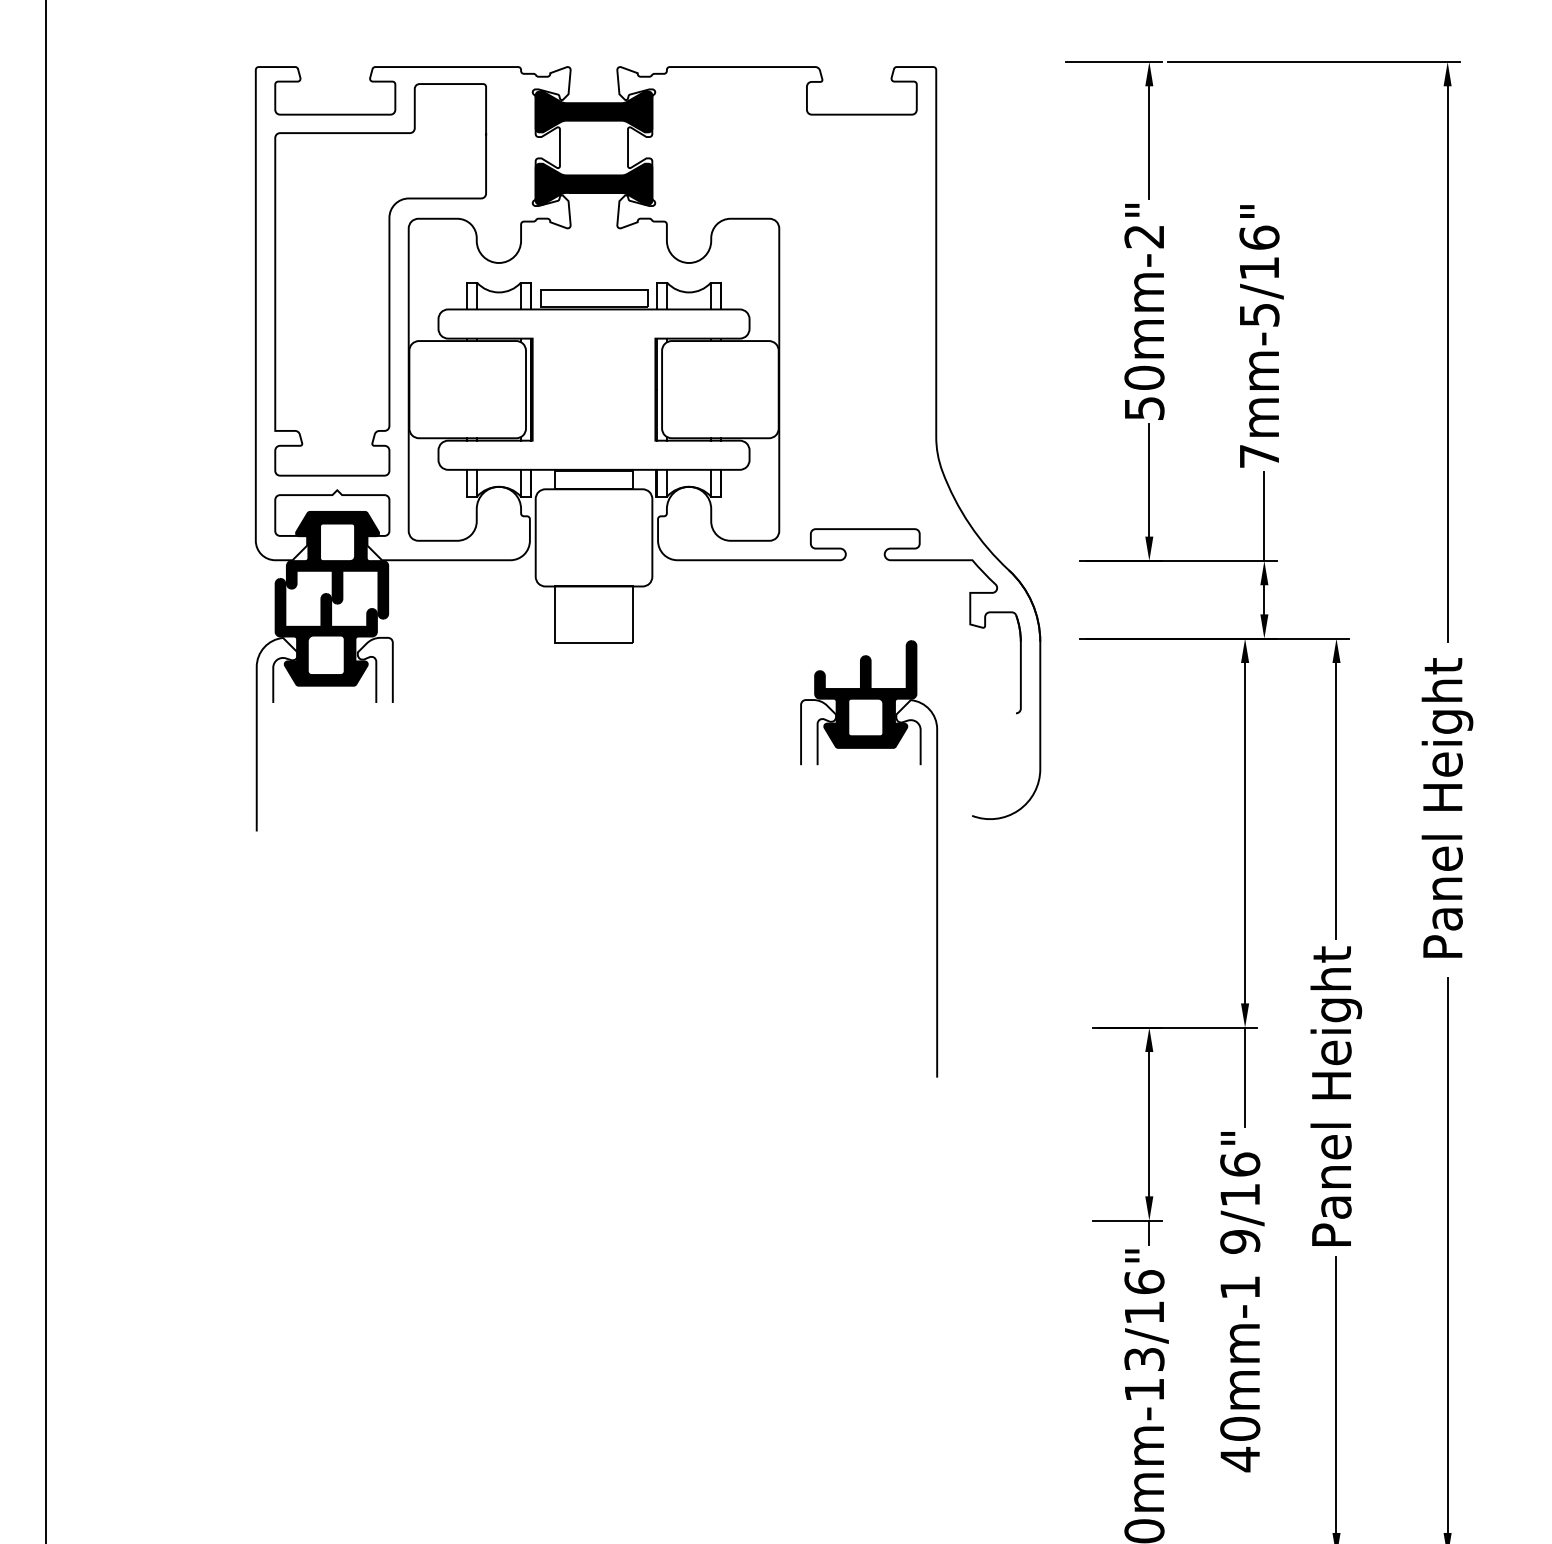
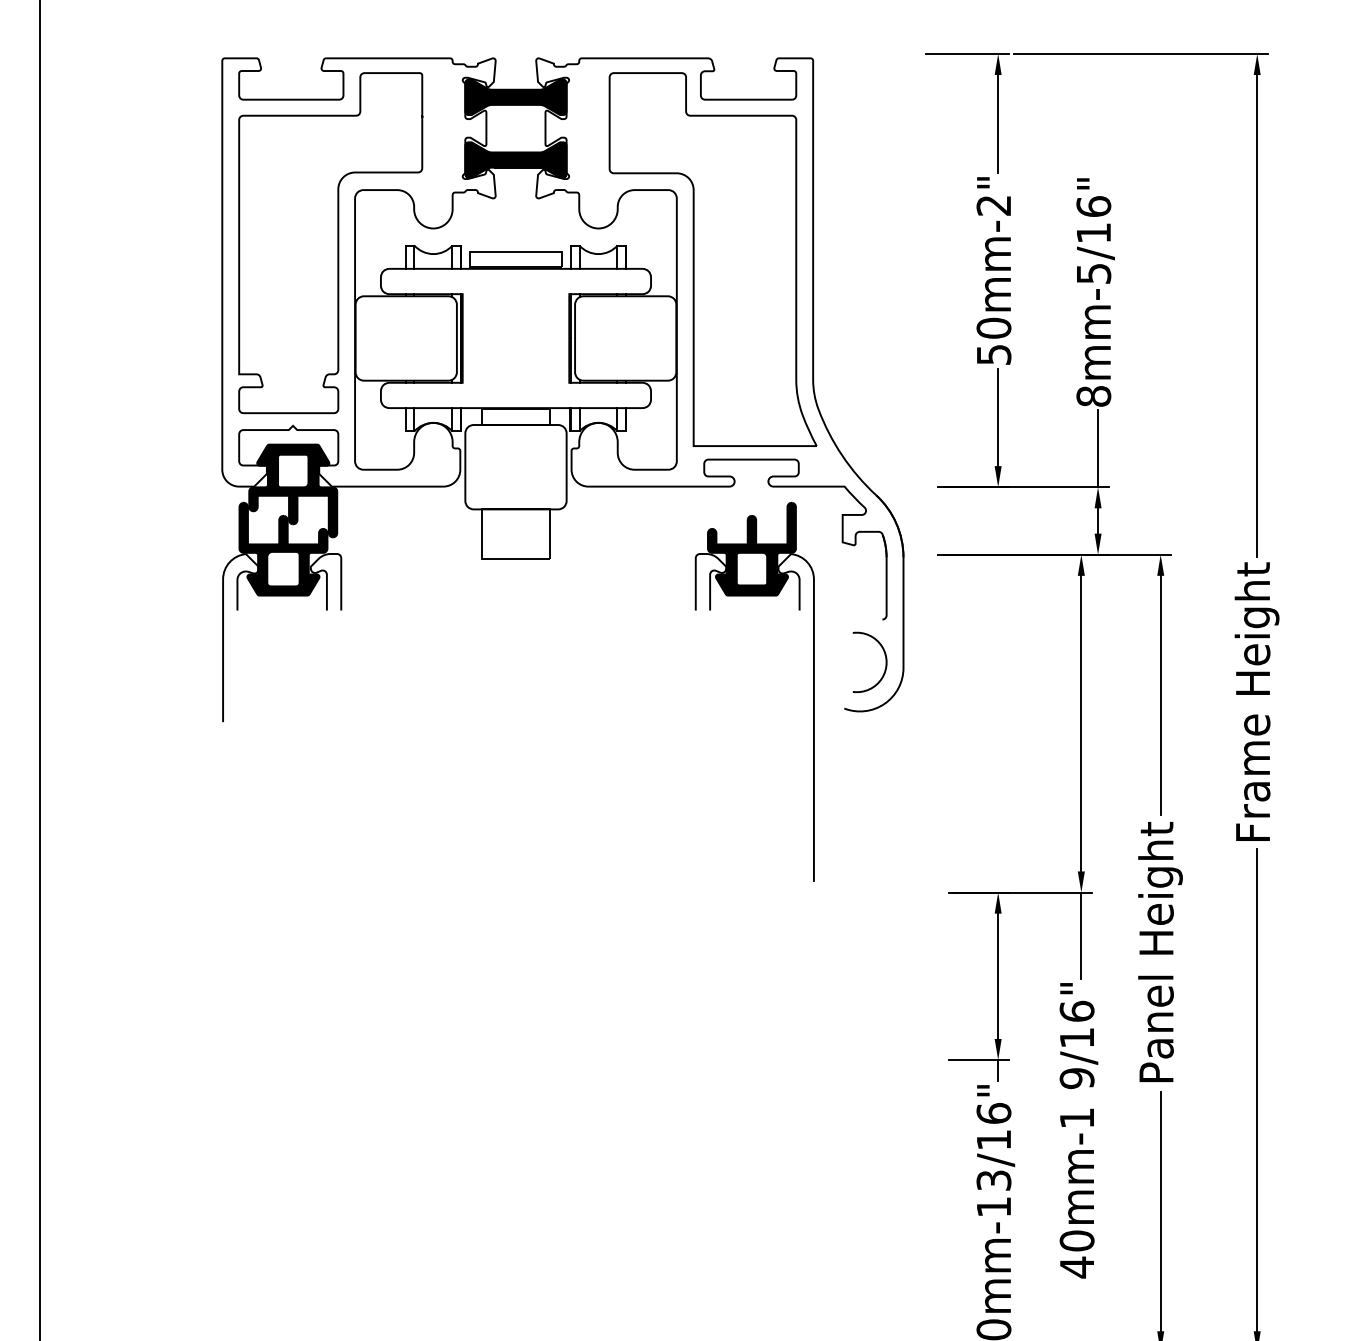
part: (820, 298) -> (712, 259), added
text: (1259, 456) -> (1093, 396), 7mm-5/16" -> 8mm-5/16"
curve: (1019, 761) -> (885, 661), added
text: (1446, 807) -> (1256, 701), Panel Height -> Frame Height
part: (936, 858) -> (813, 691), moved

